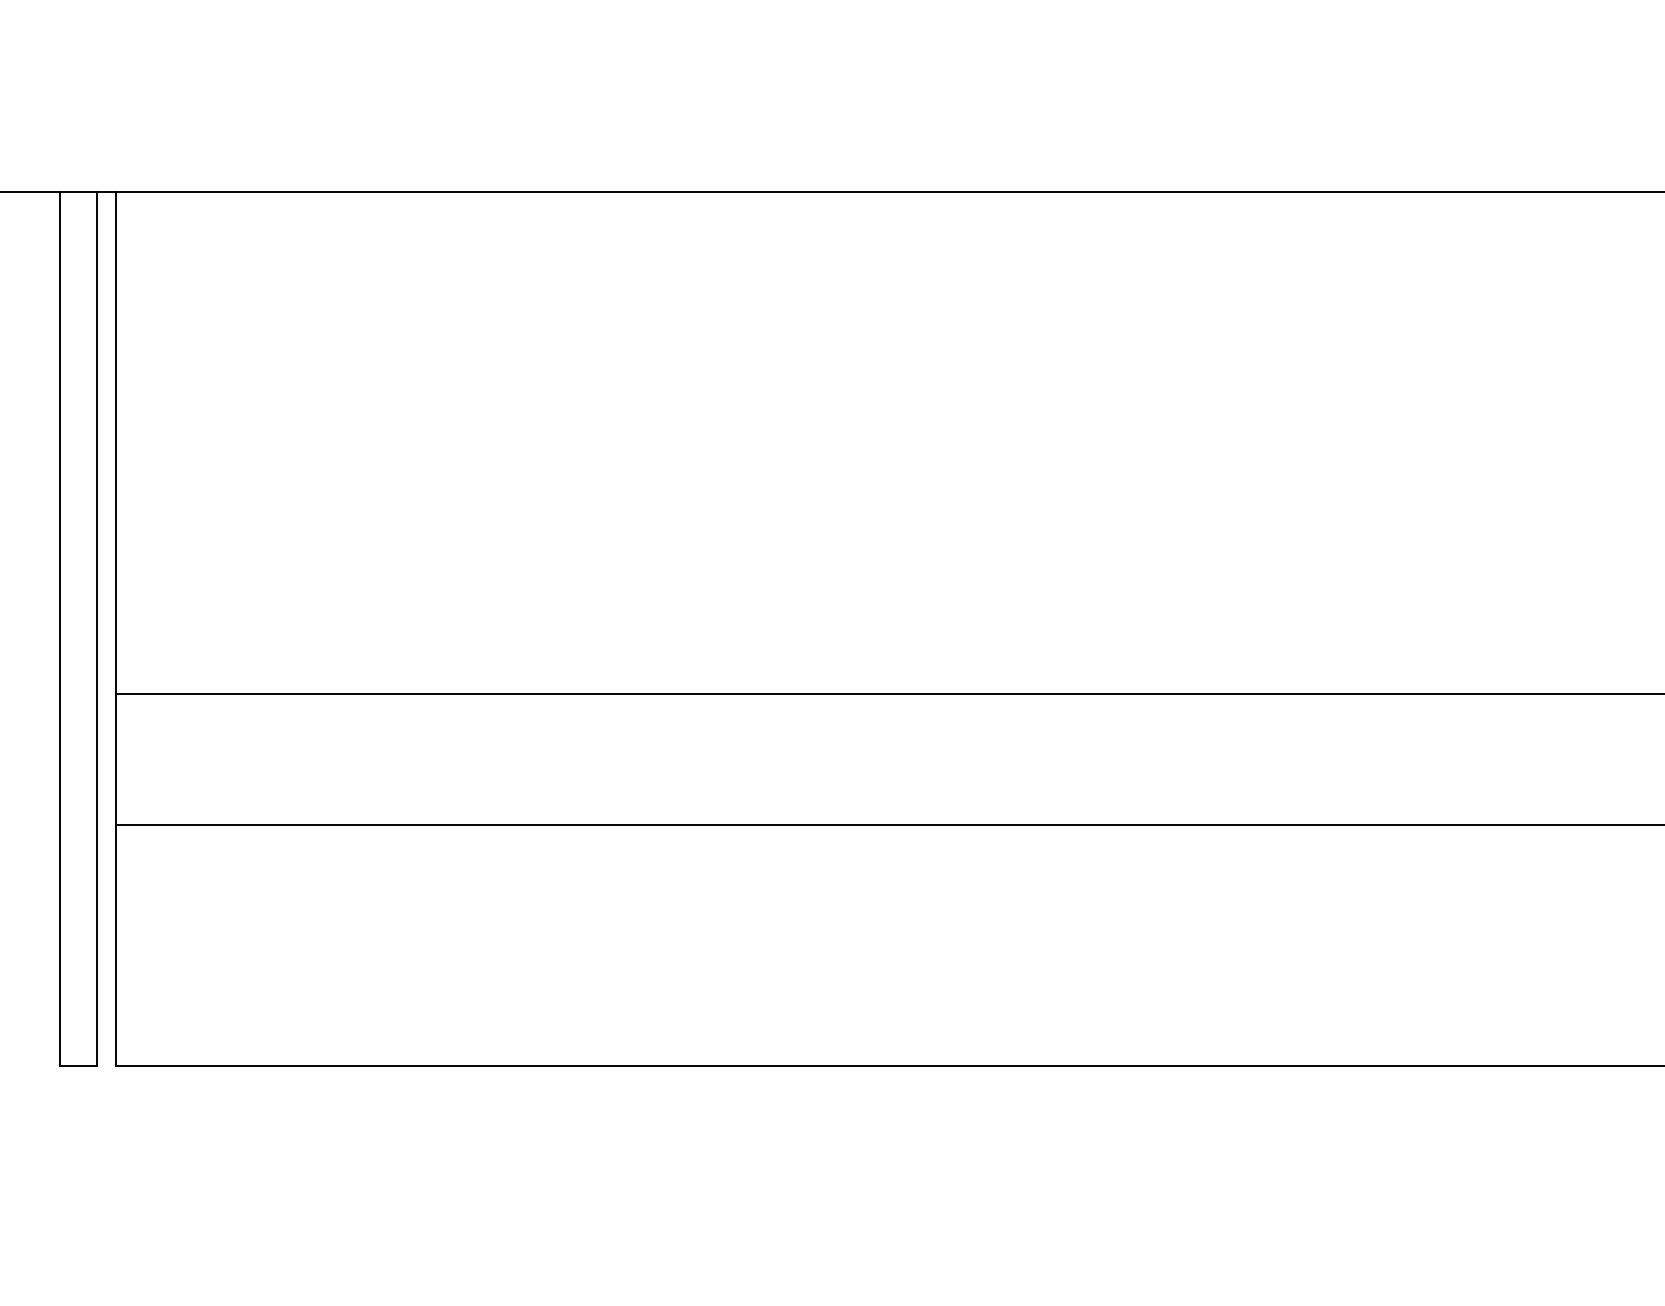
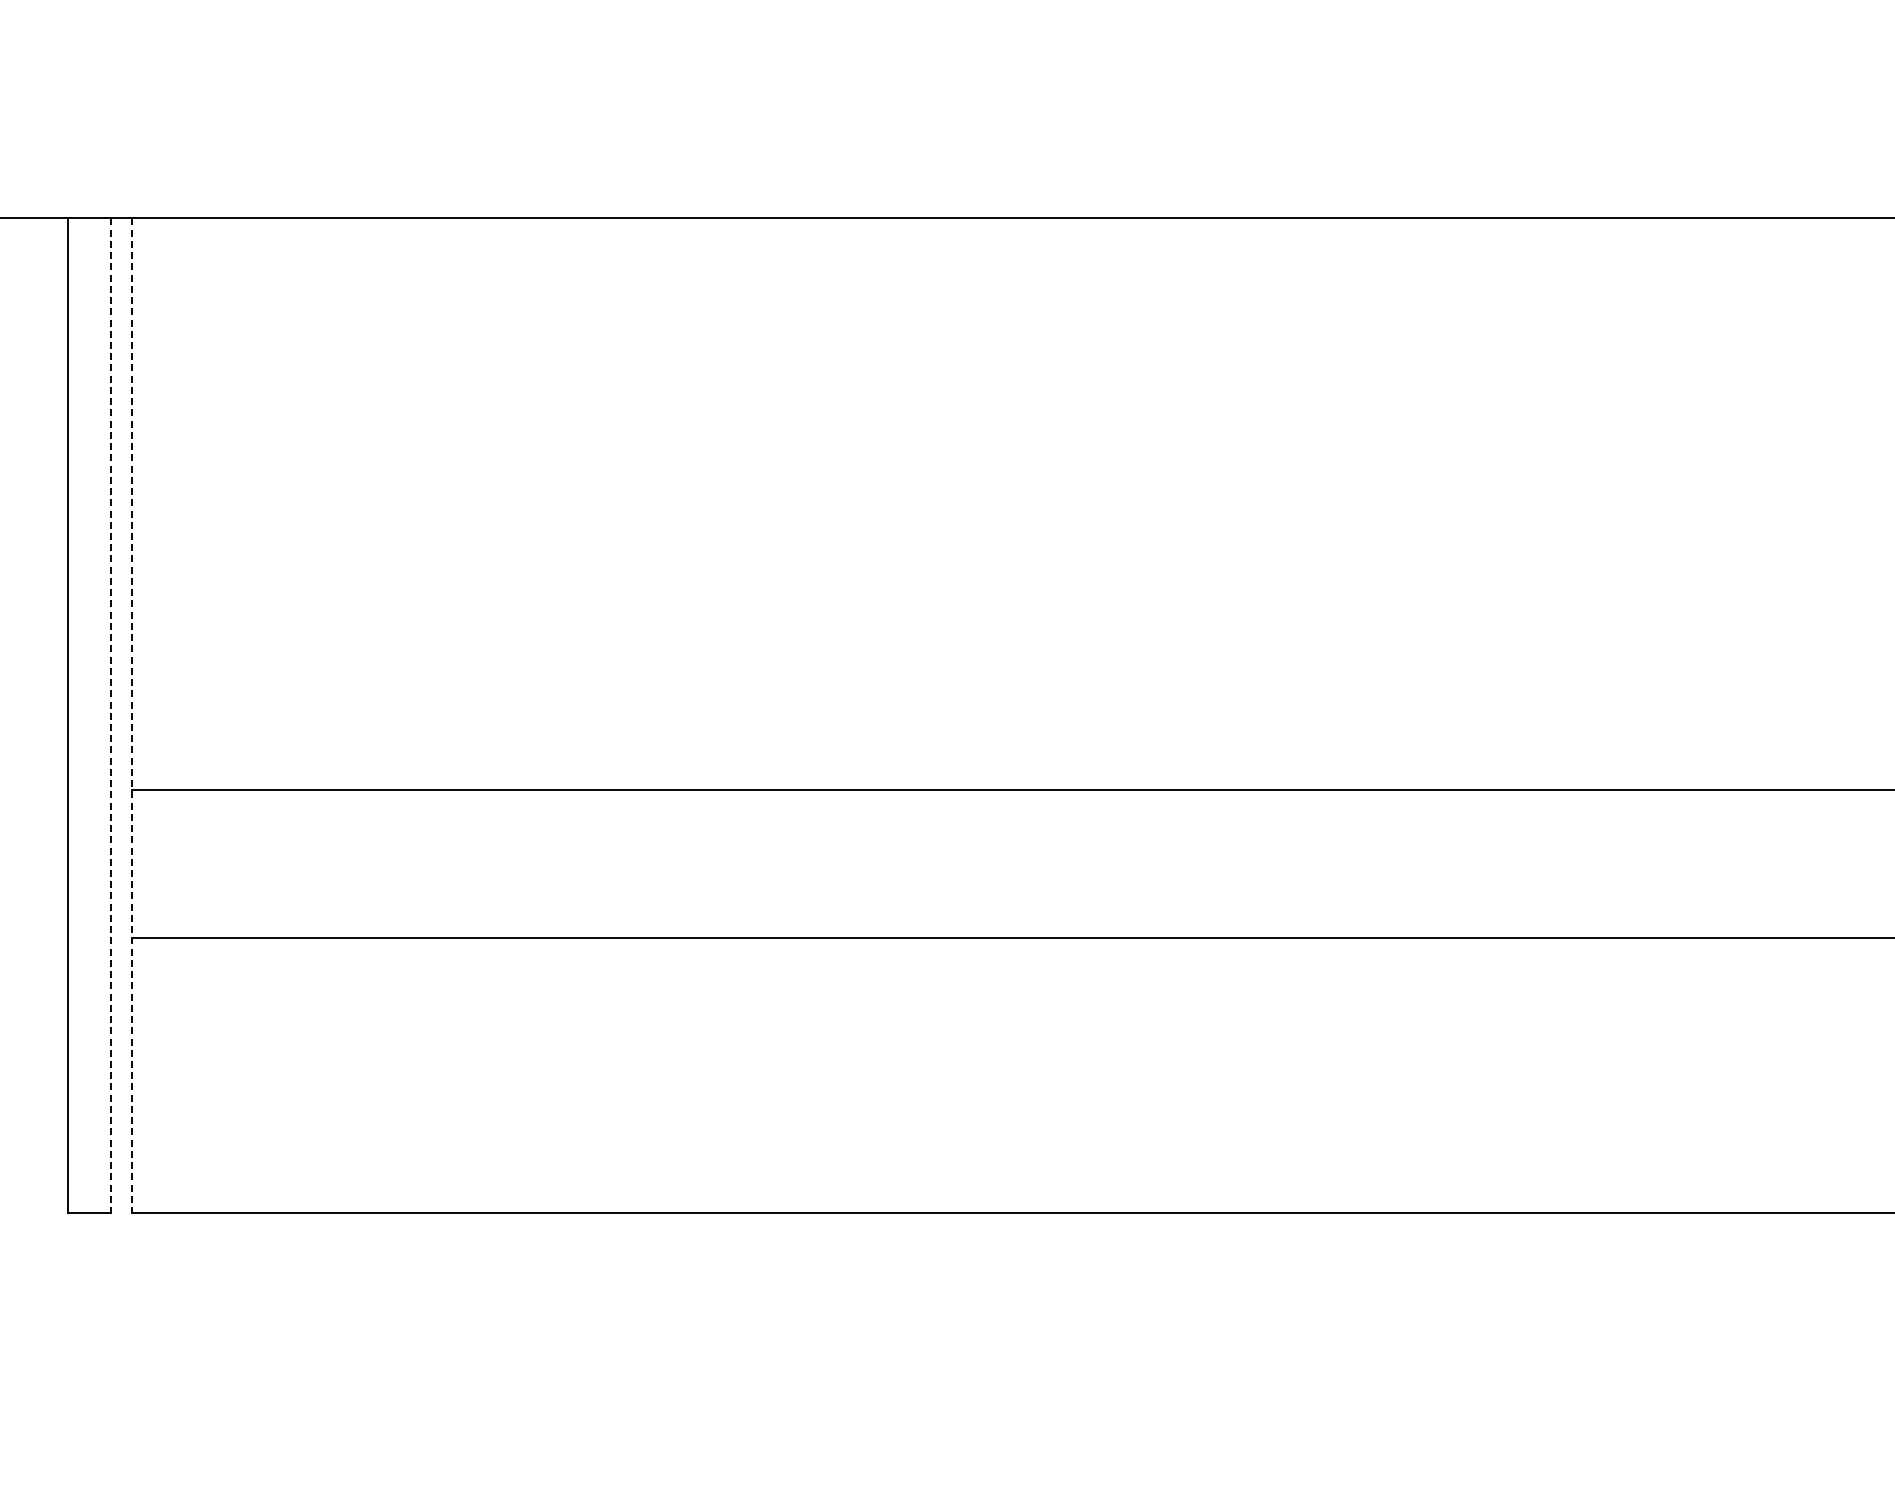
line: (96, 628) -> (110, 715), solid -> dashed
line: (115, 628) -> (131, 715), solid -> dashed

